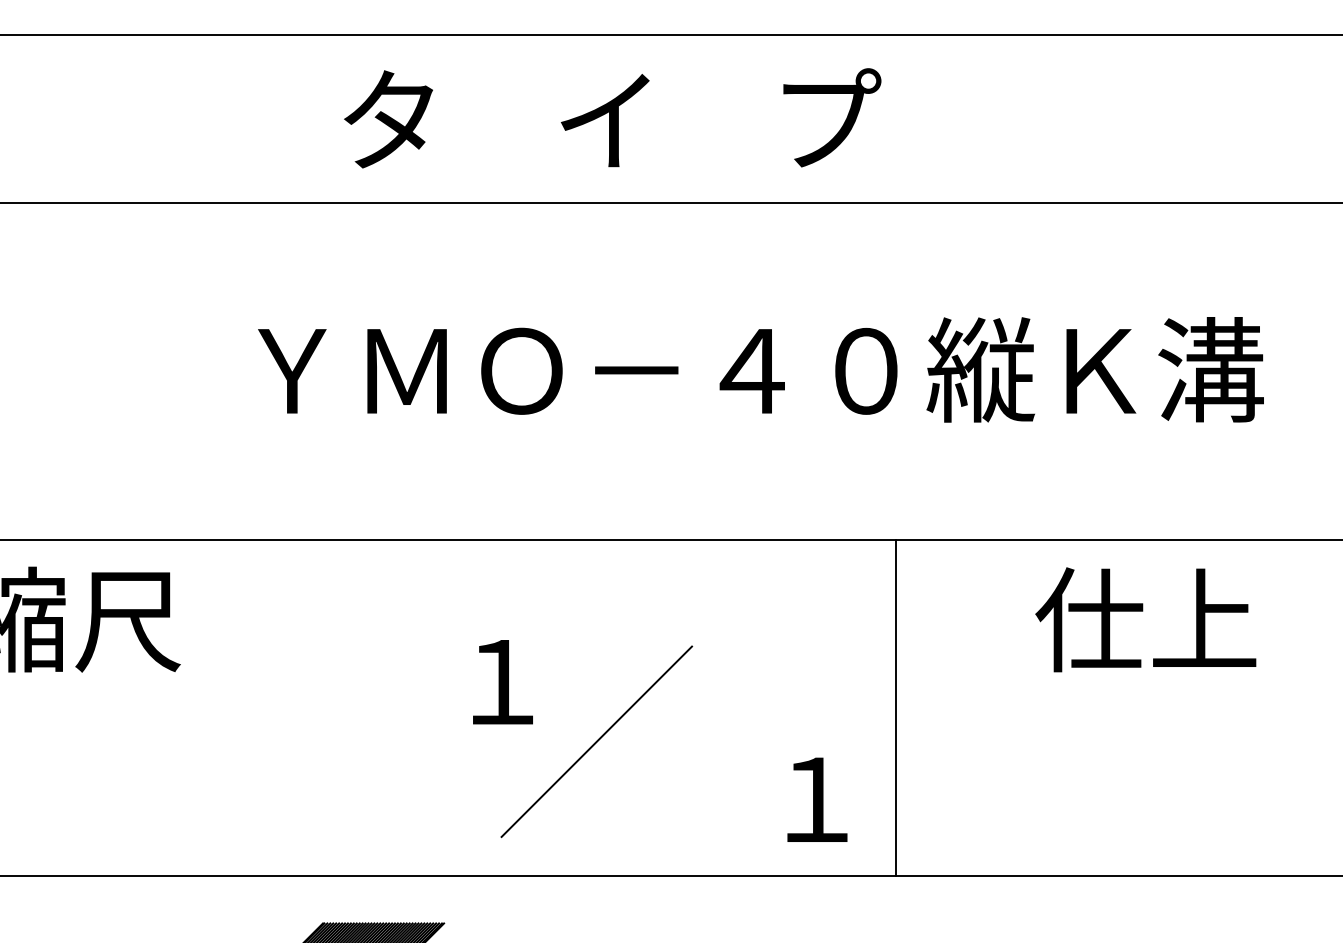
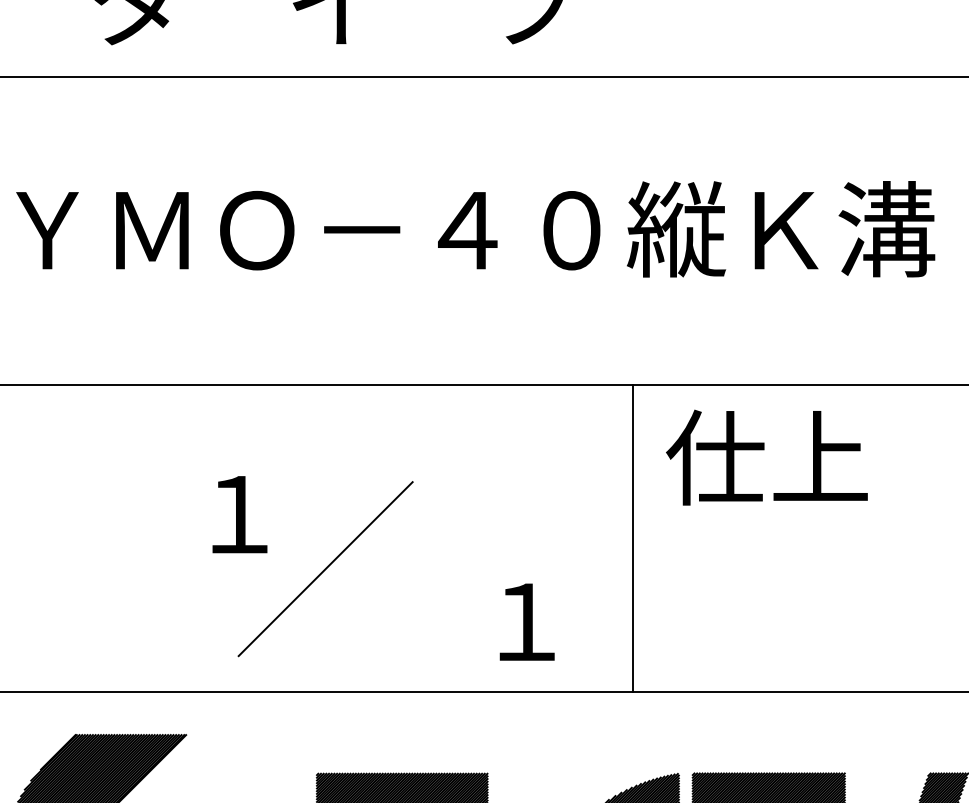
text: (1145, 619) -> (766, 457), moved
line: (896, 707) -> (633, 537), moved

